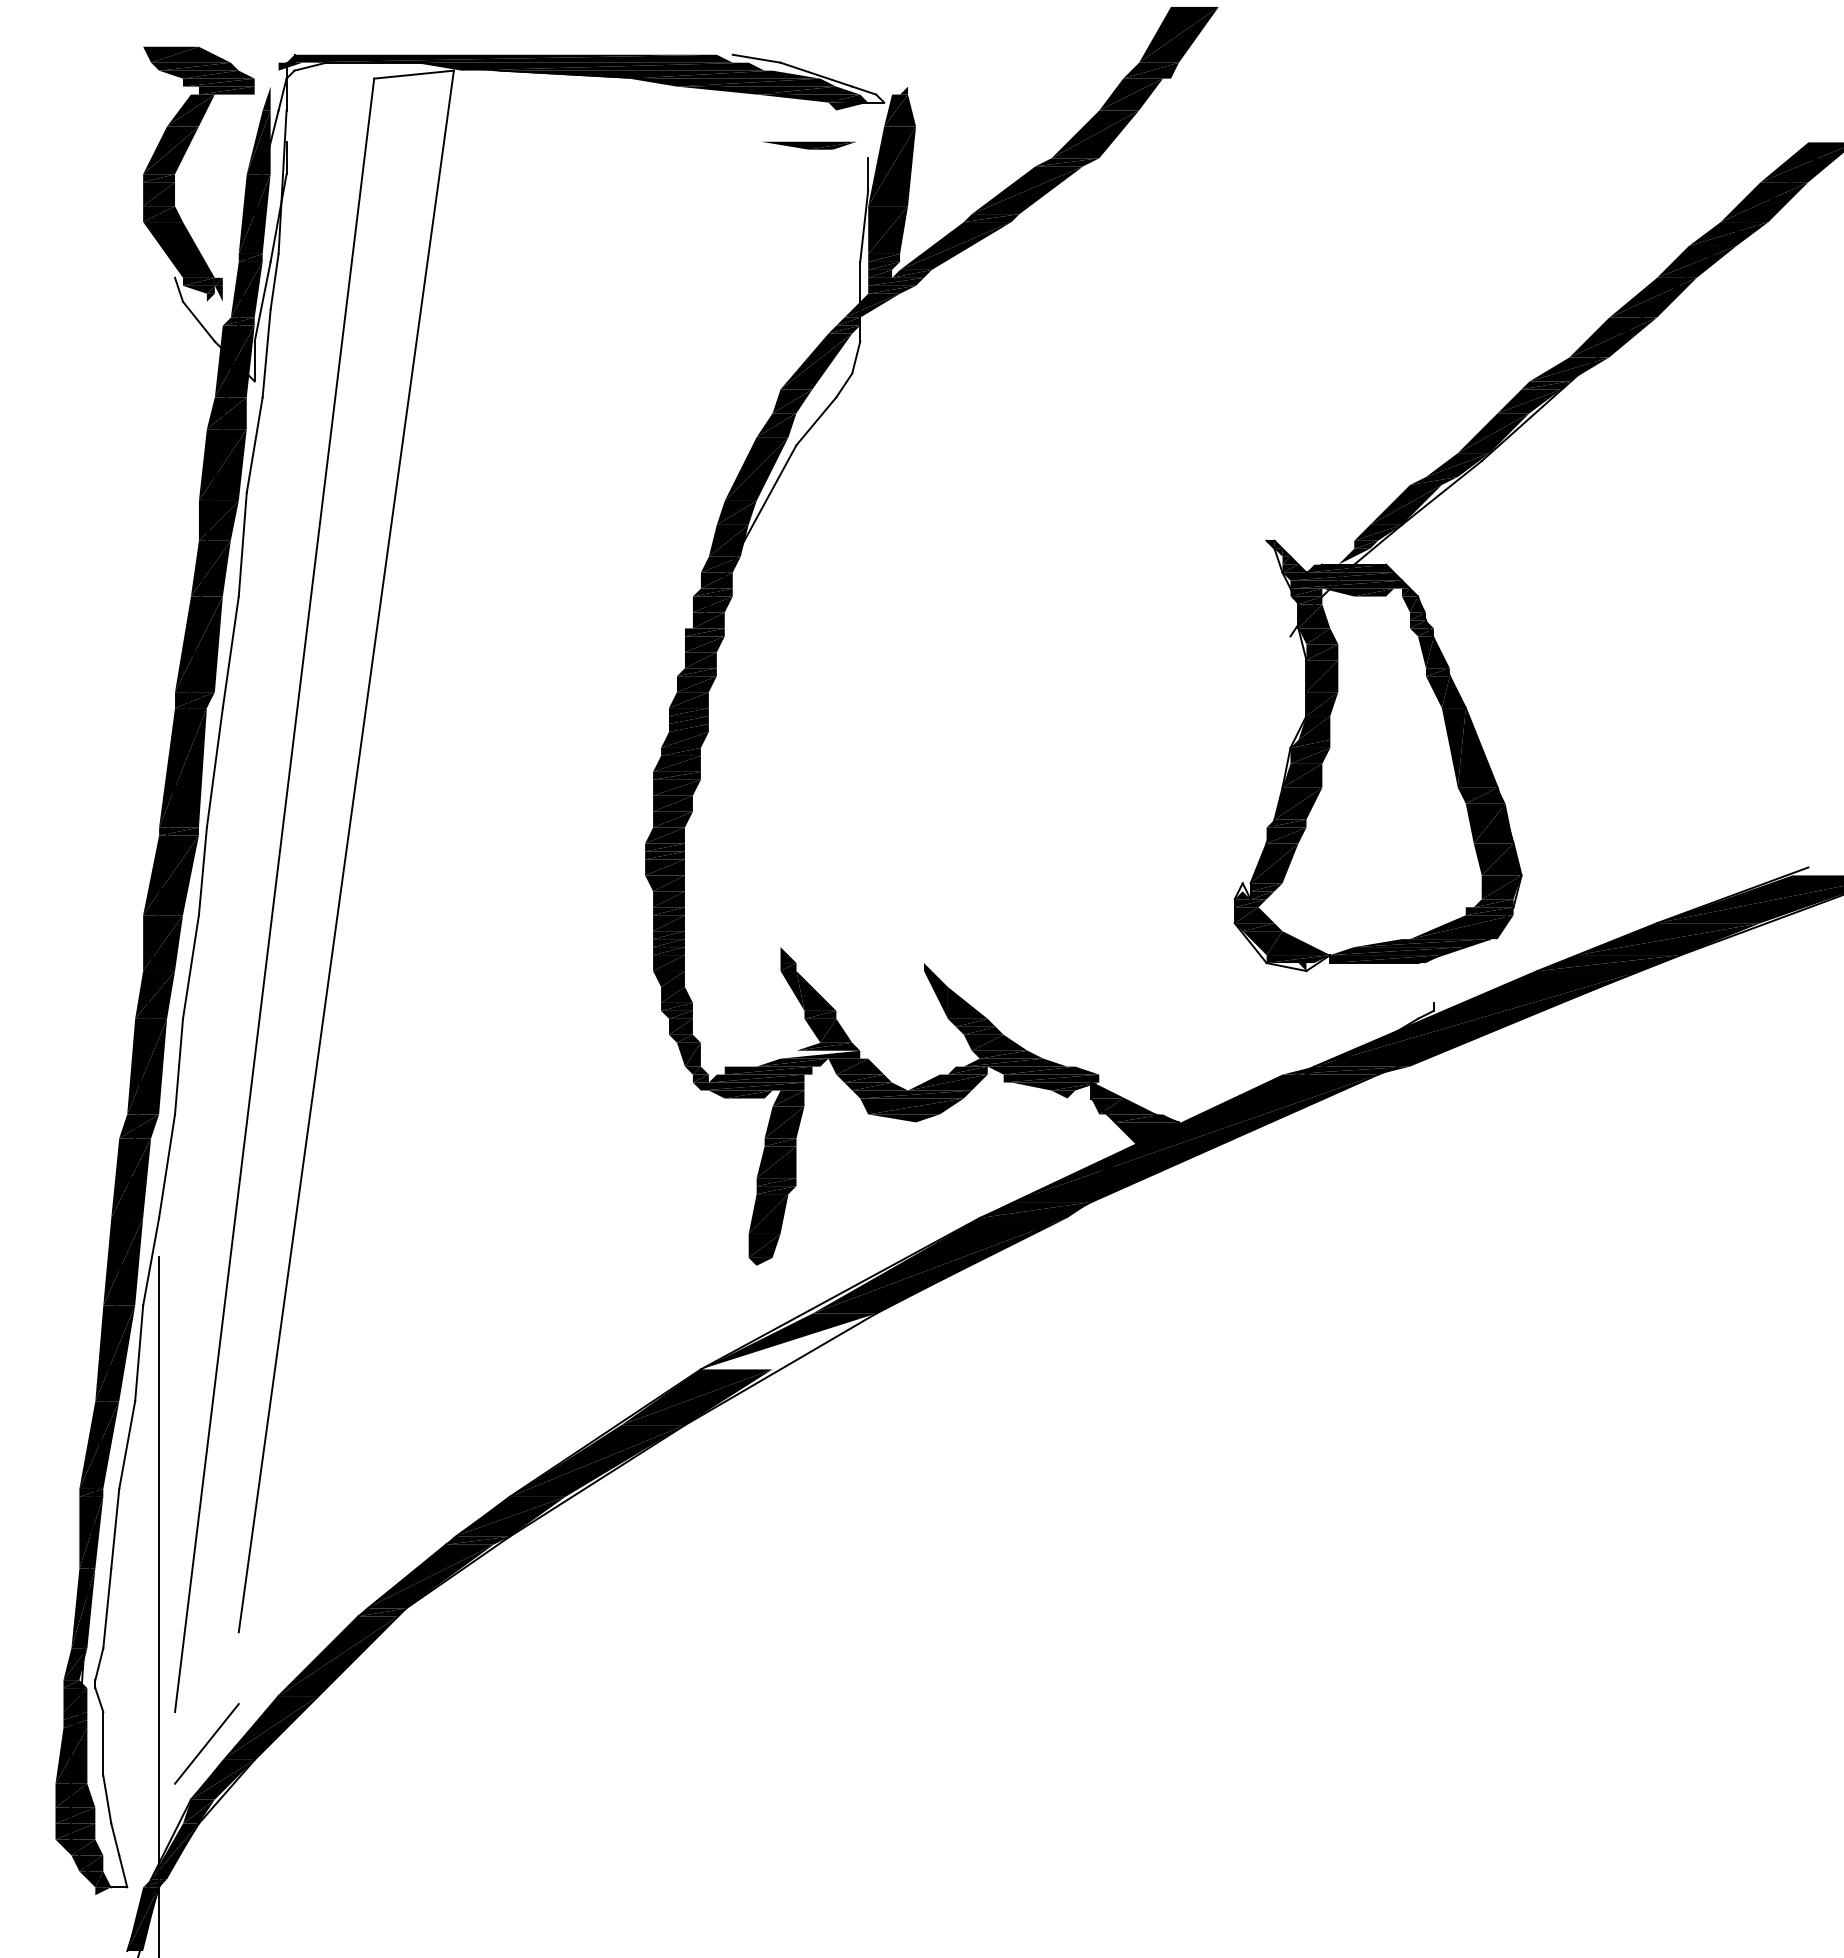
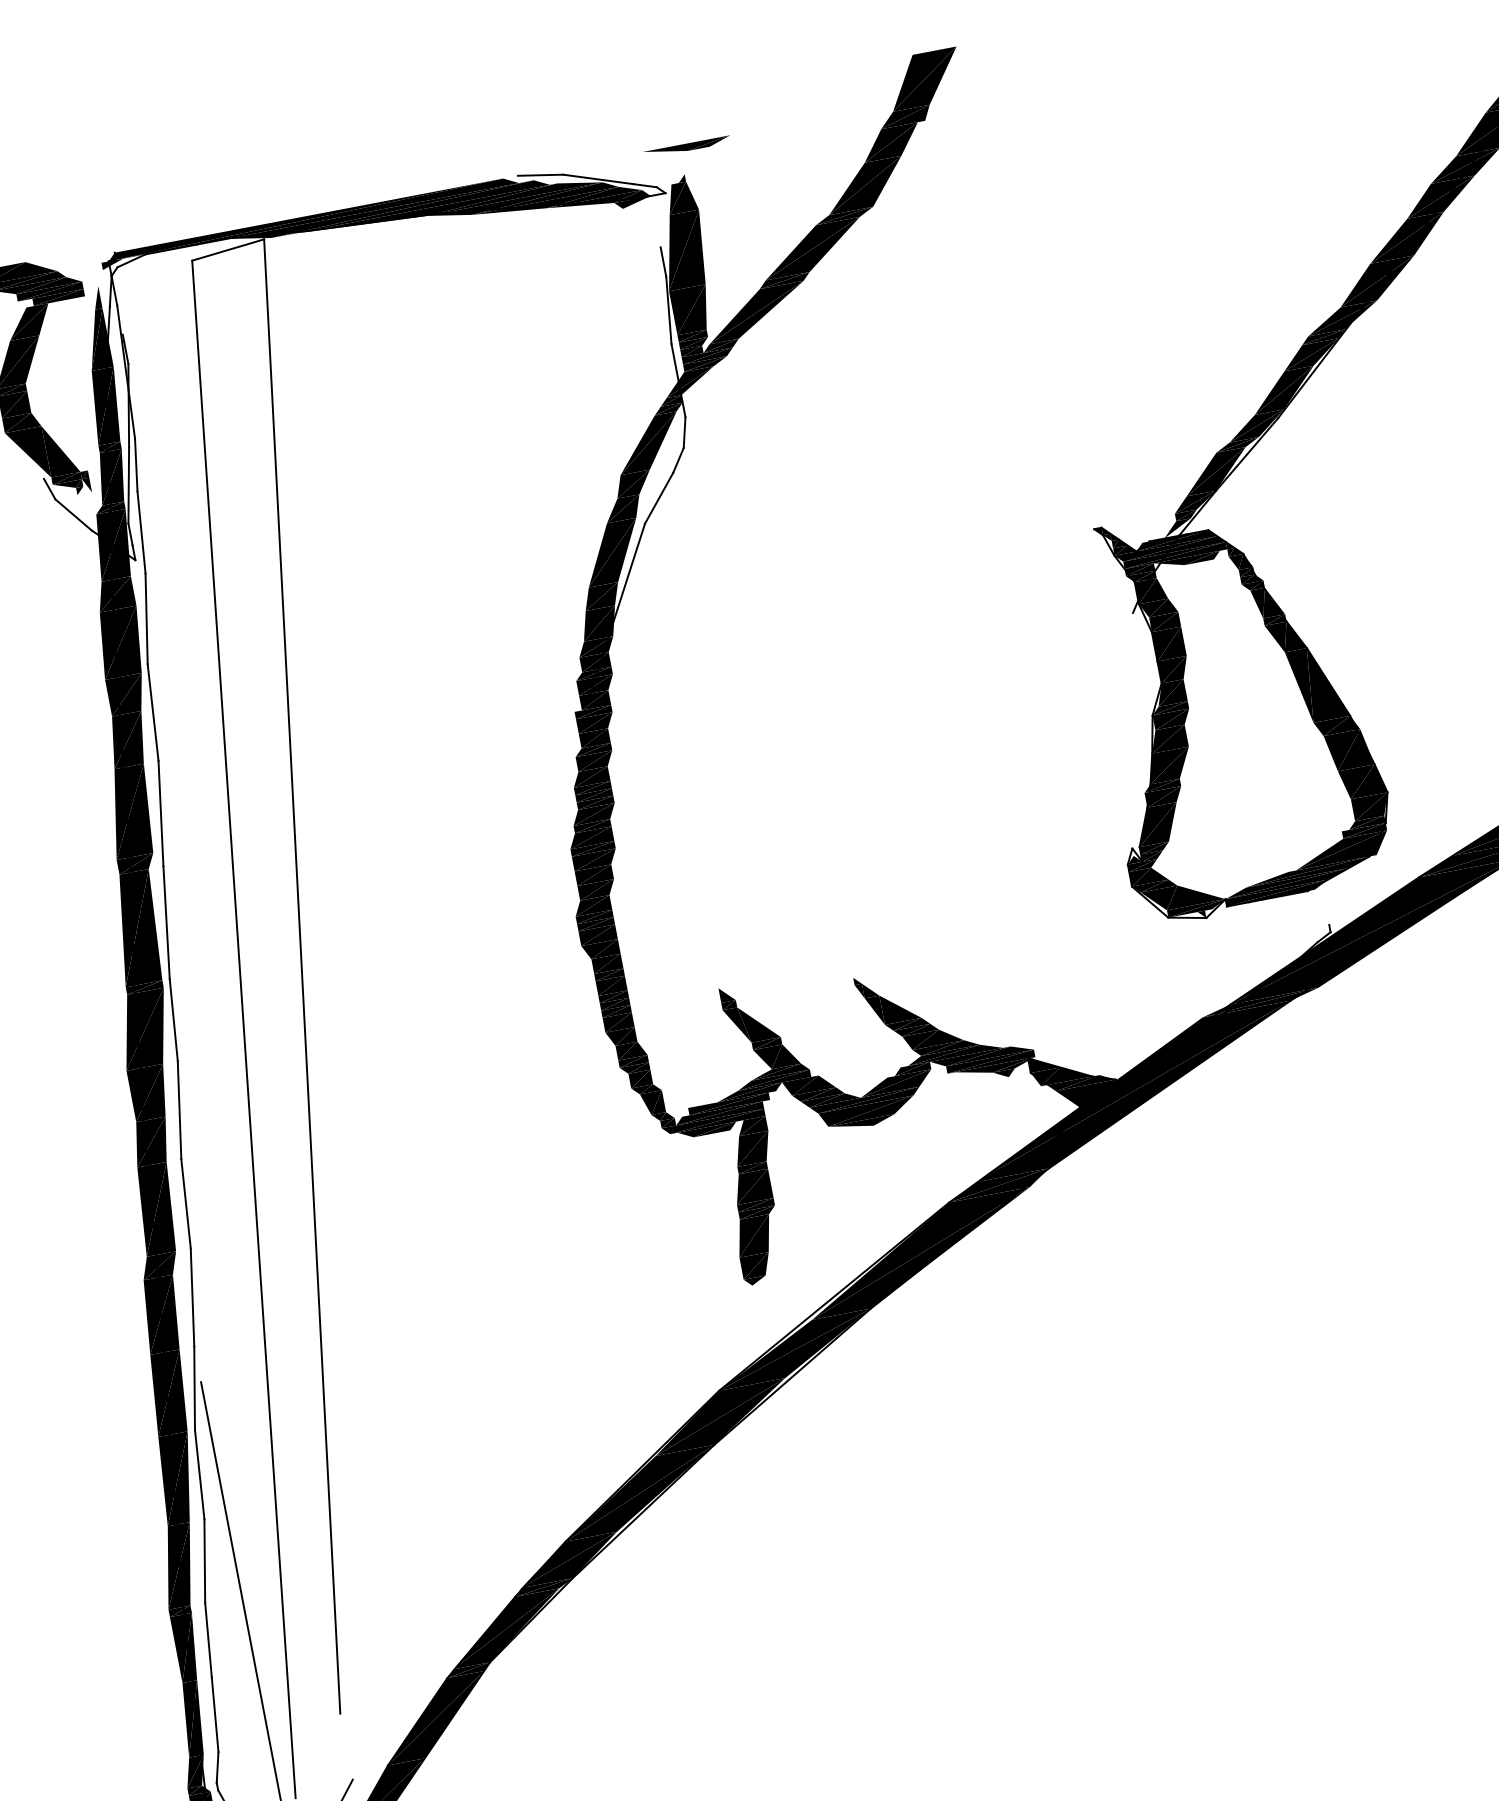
part: (808, 145) -> (686, 147), moved
fill: (820, 1054) -> (774, 1080), added
fill: (788, 1341) -> (794, 1349), added

